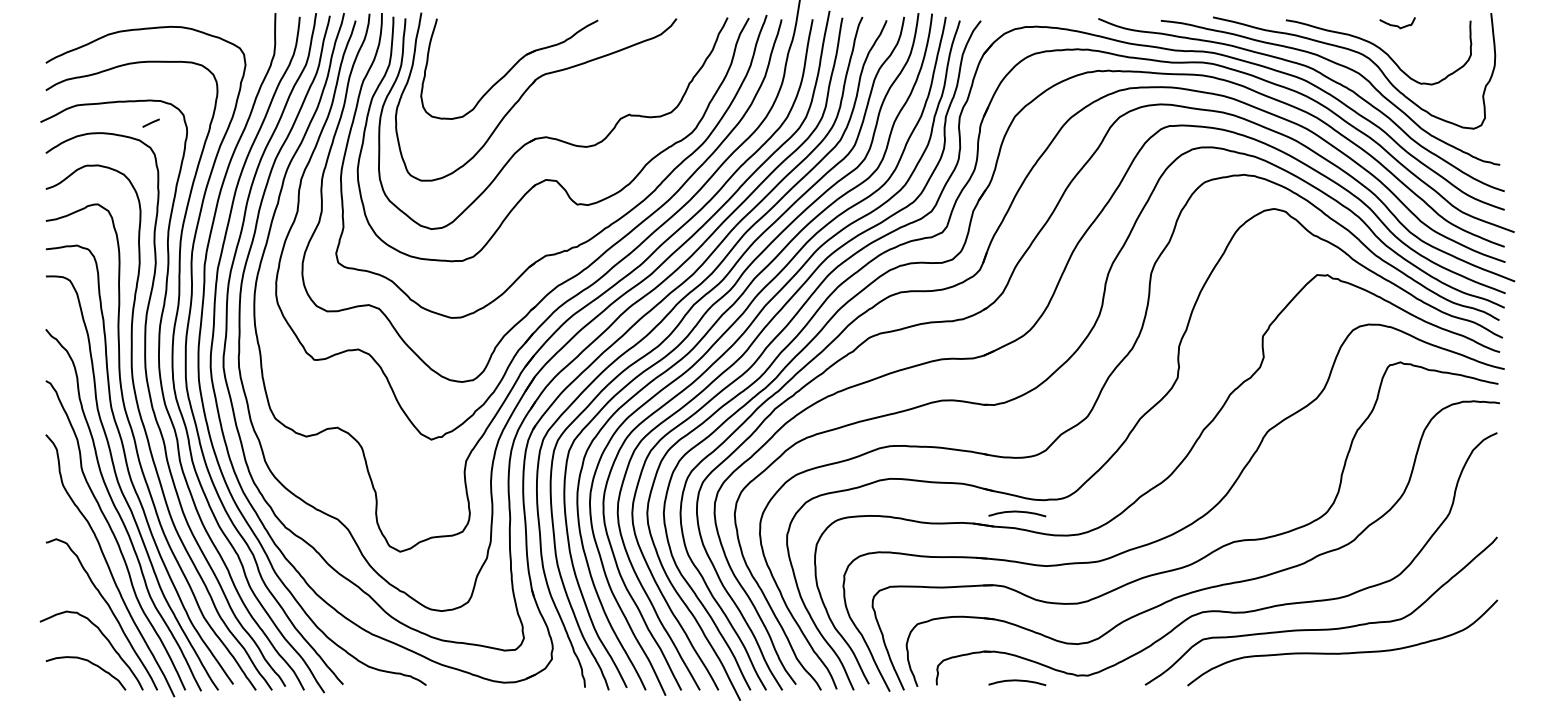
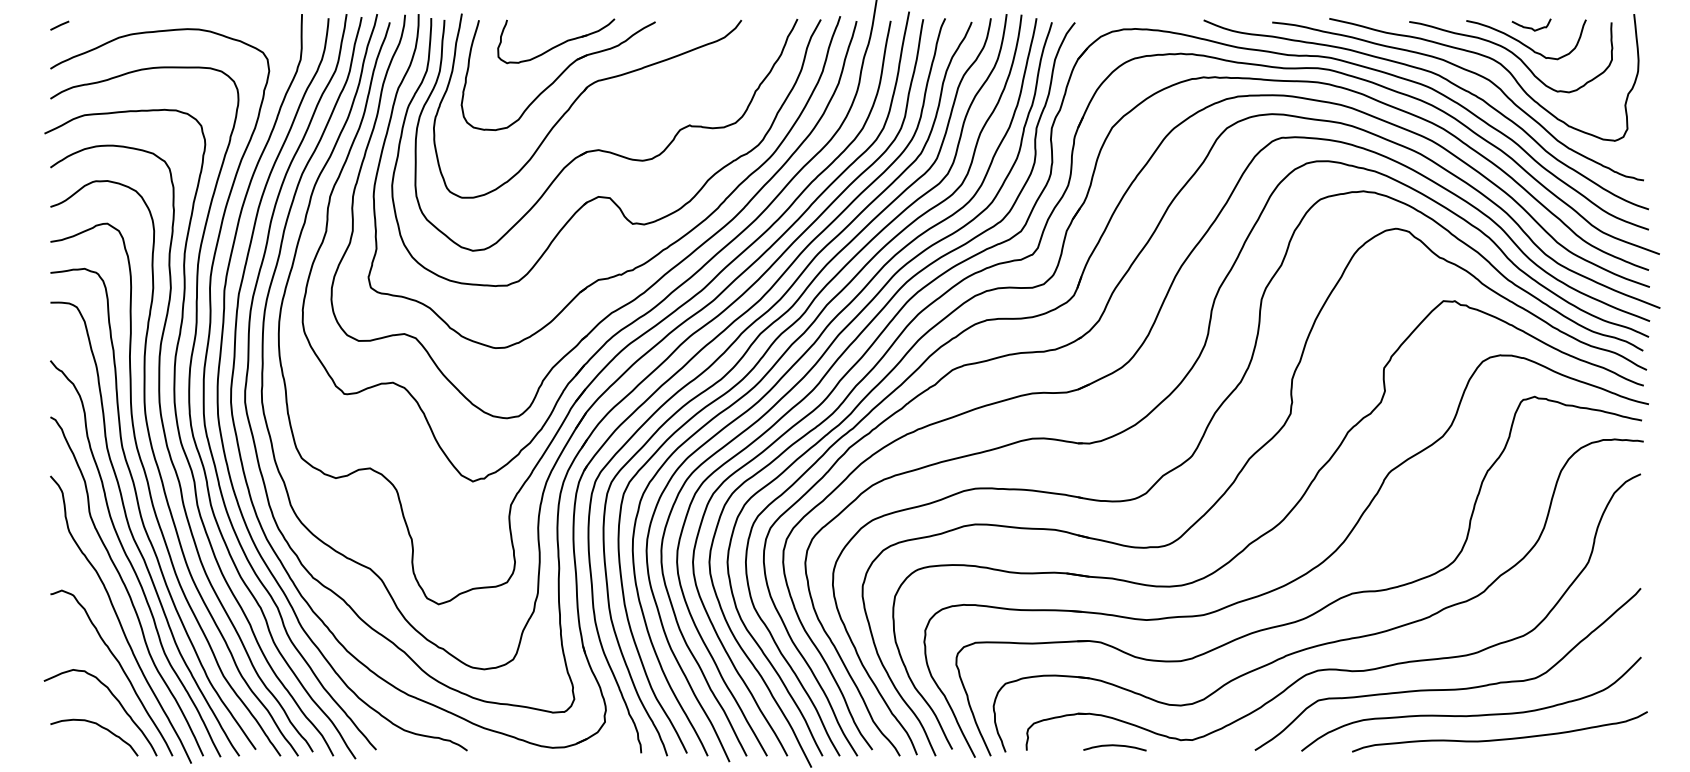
part: (507, 38) -> (556, 41), added
curve: (1391, 39) -> (1524, 43), added
line: (150, 122) -> (59, 25), moved
curve: (1016, 512) -> (1114, 561), removed
curve: (1369, 674) -> (1500, 738), added

